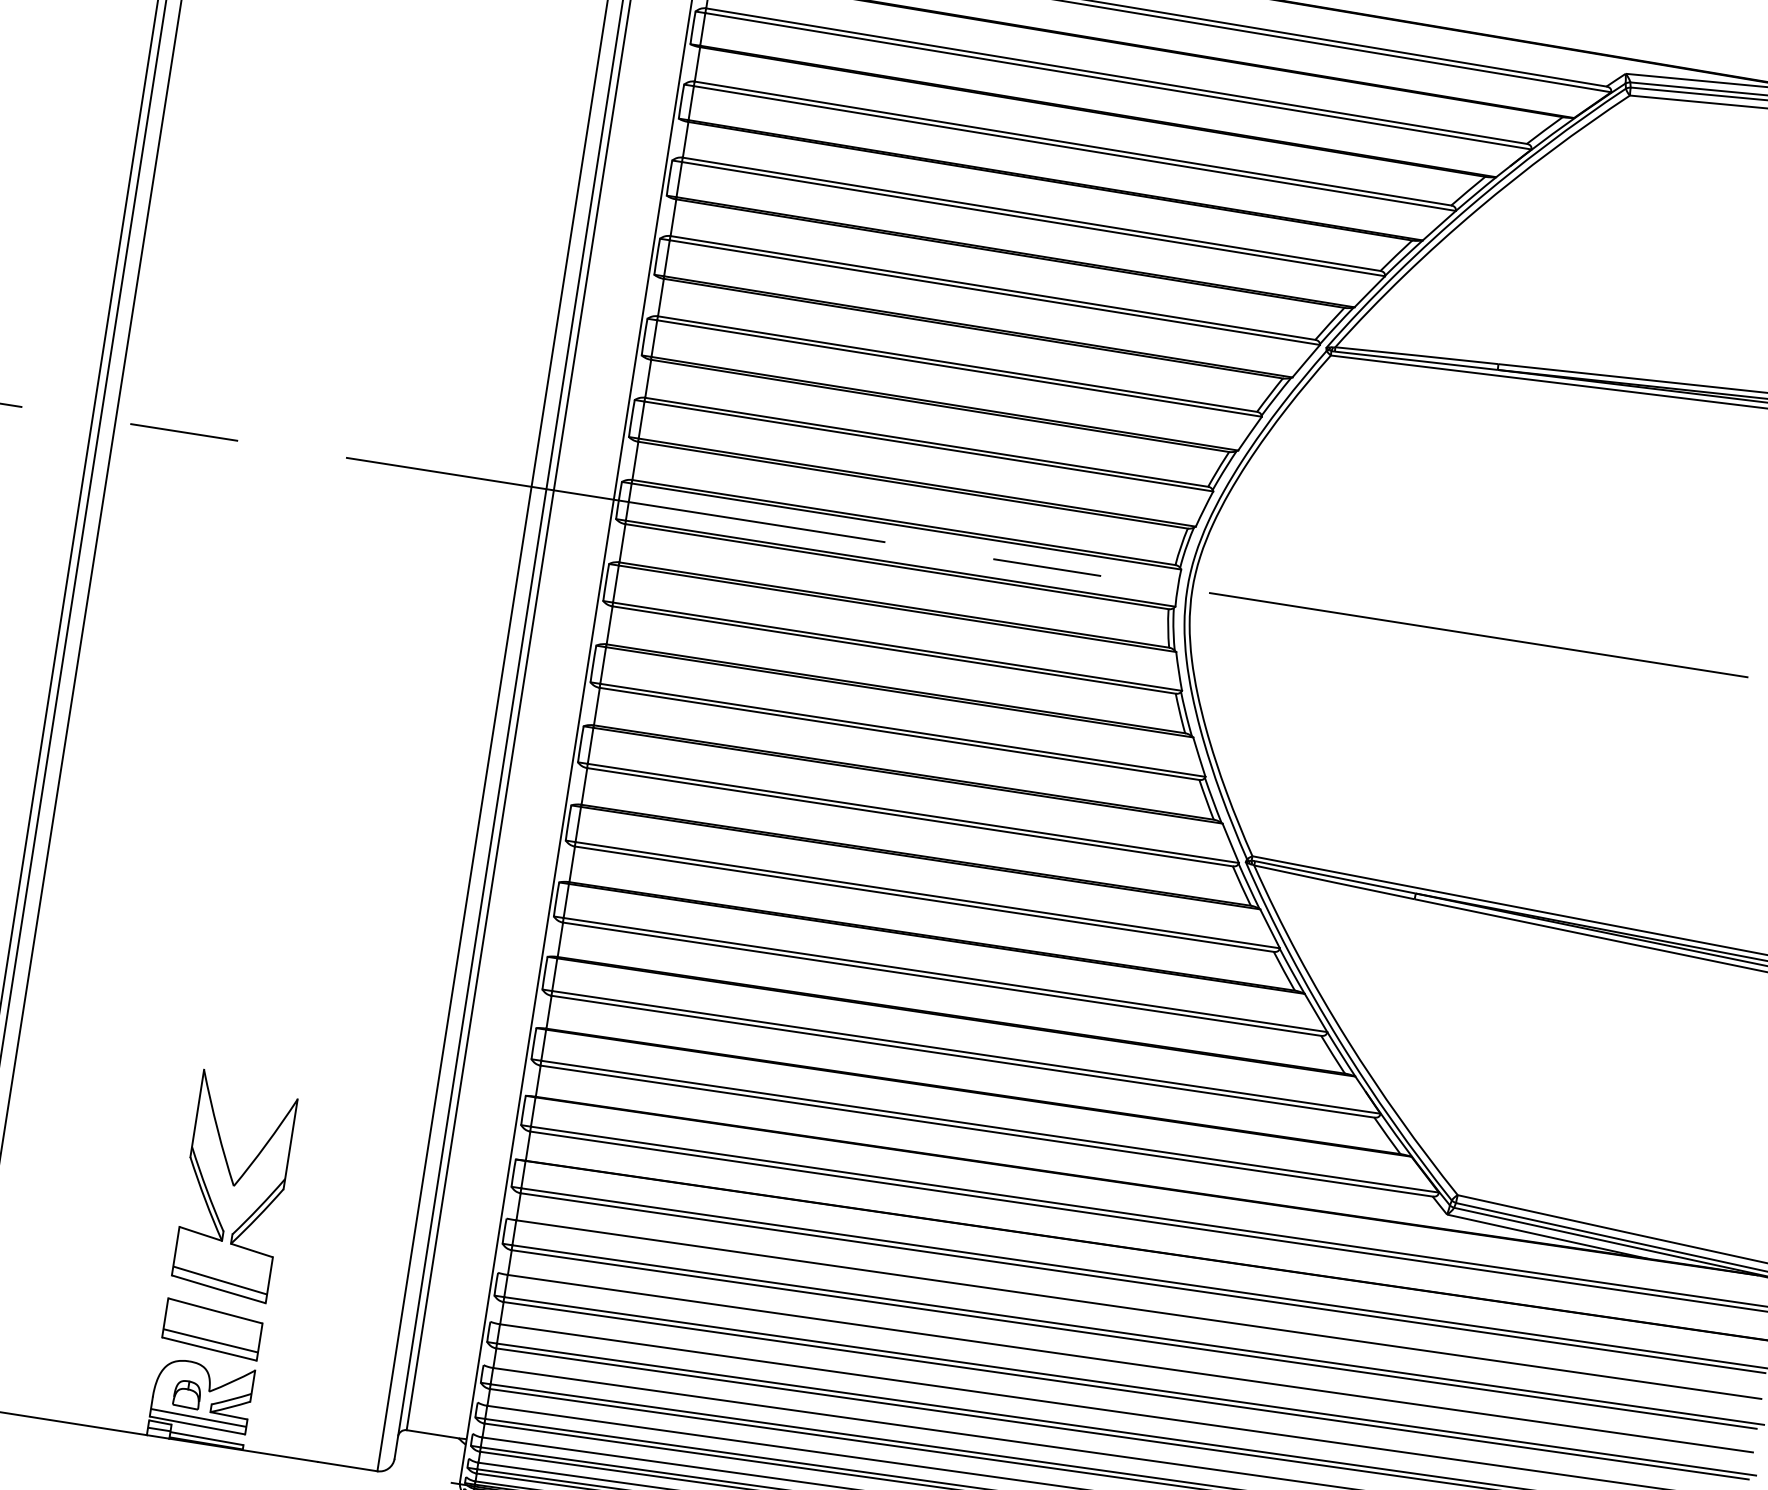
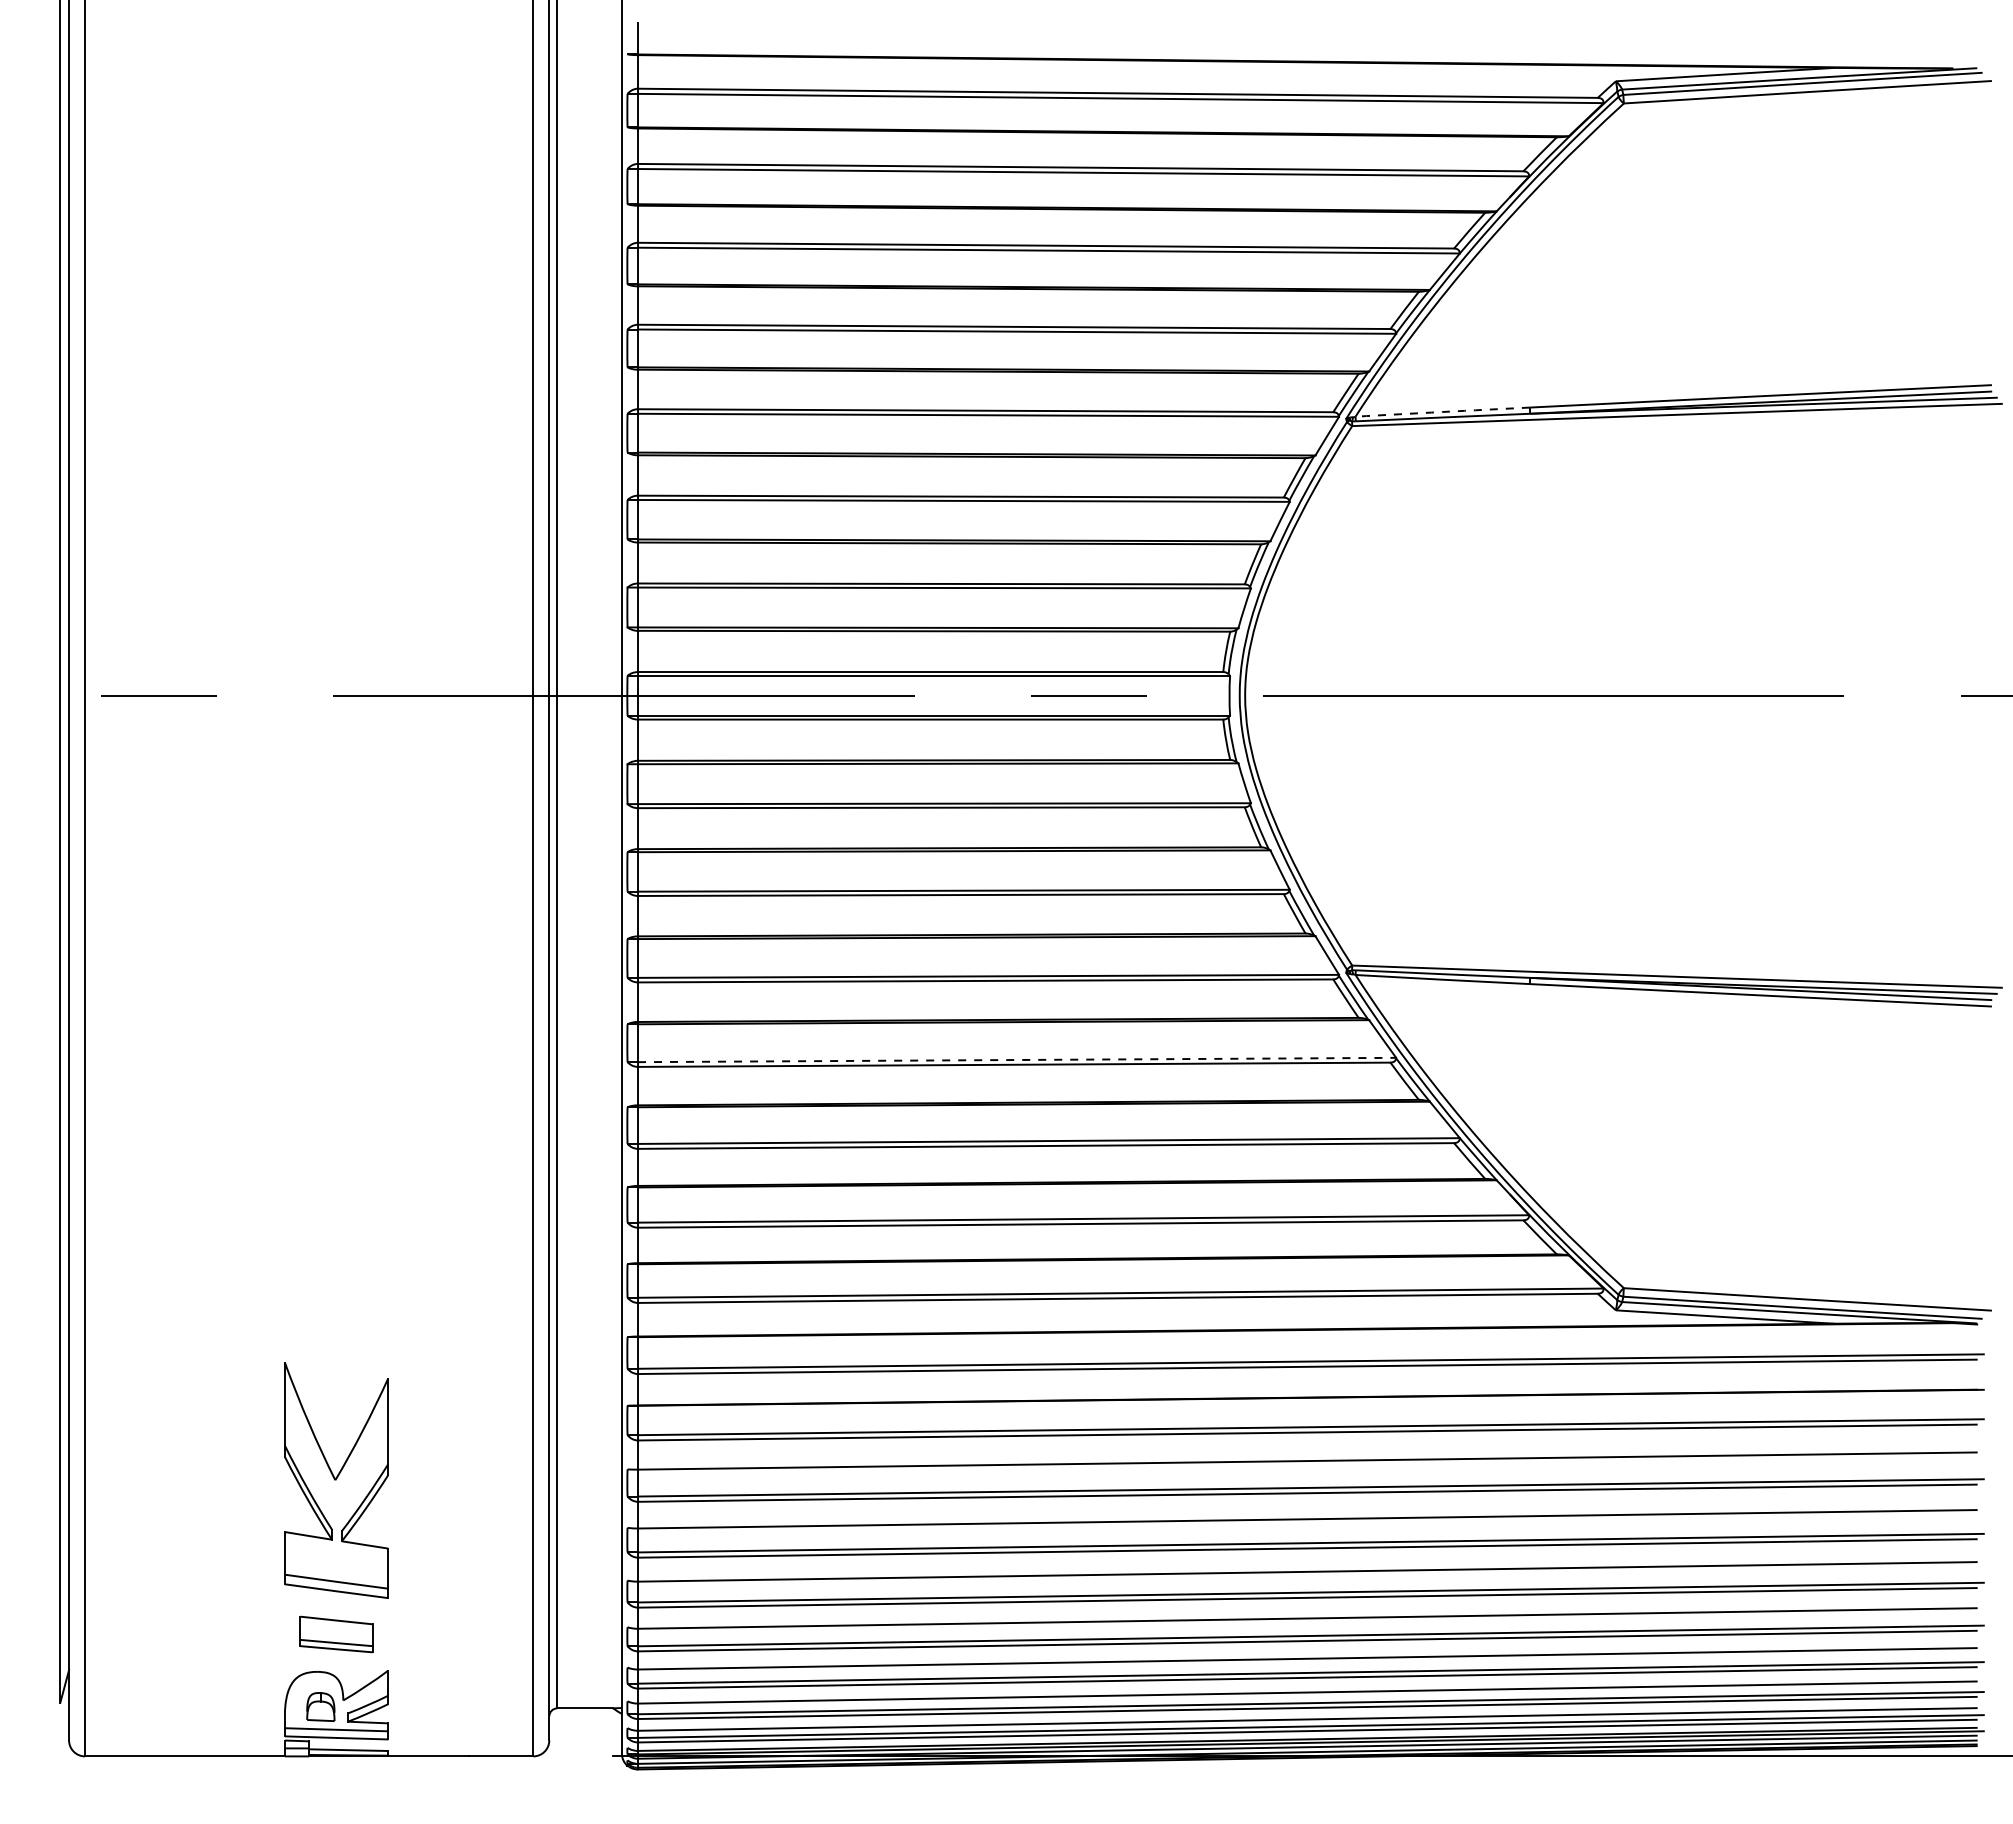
arc: (1416, 355) -> (1442, 411), solid -> dashed
line: (927, 895) -> (1017, 1060), solid -> dashed
part: (212, 1329) -> (336, 1634), size x0.7

